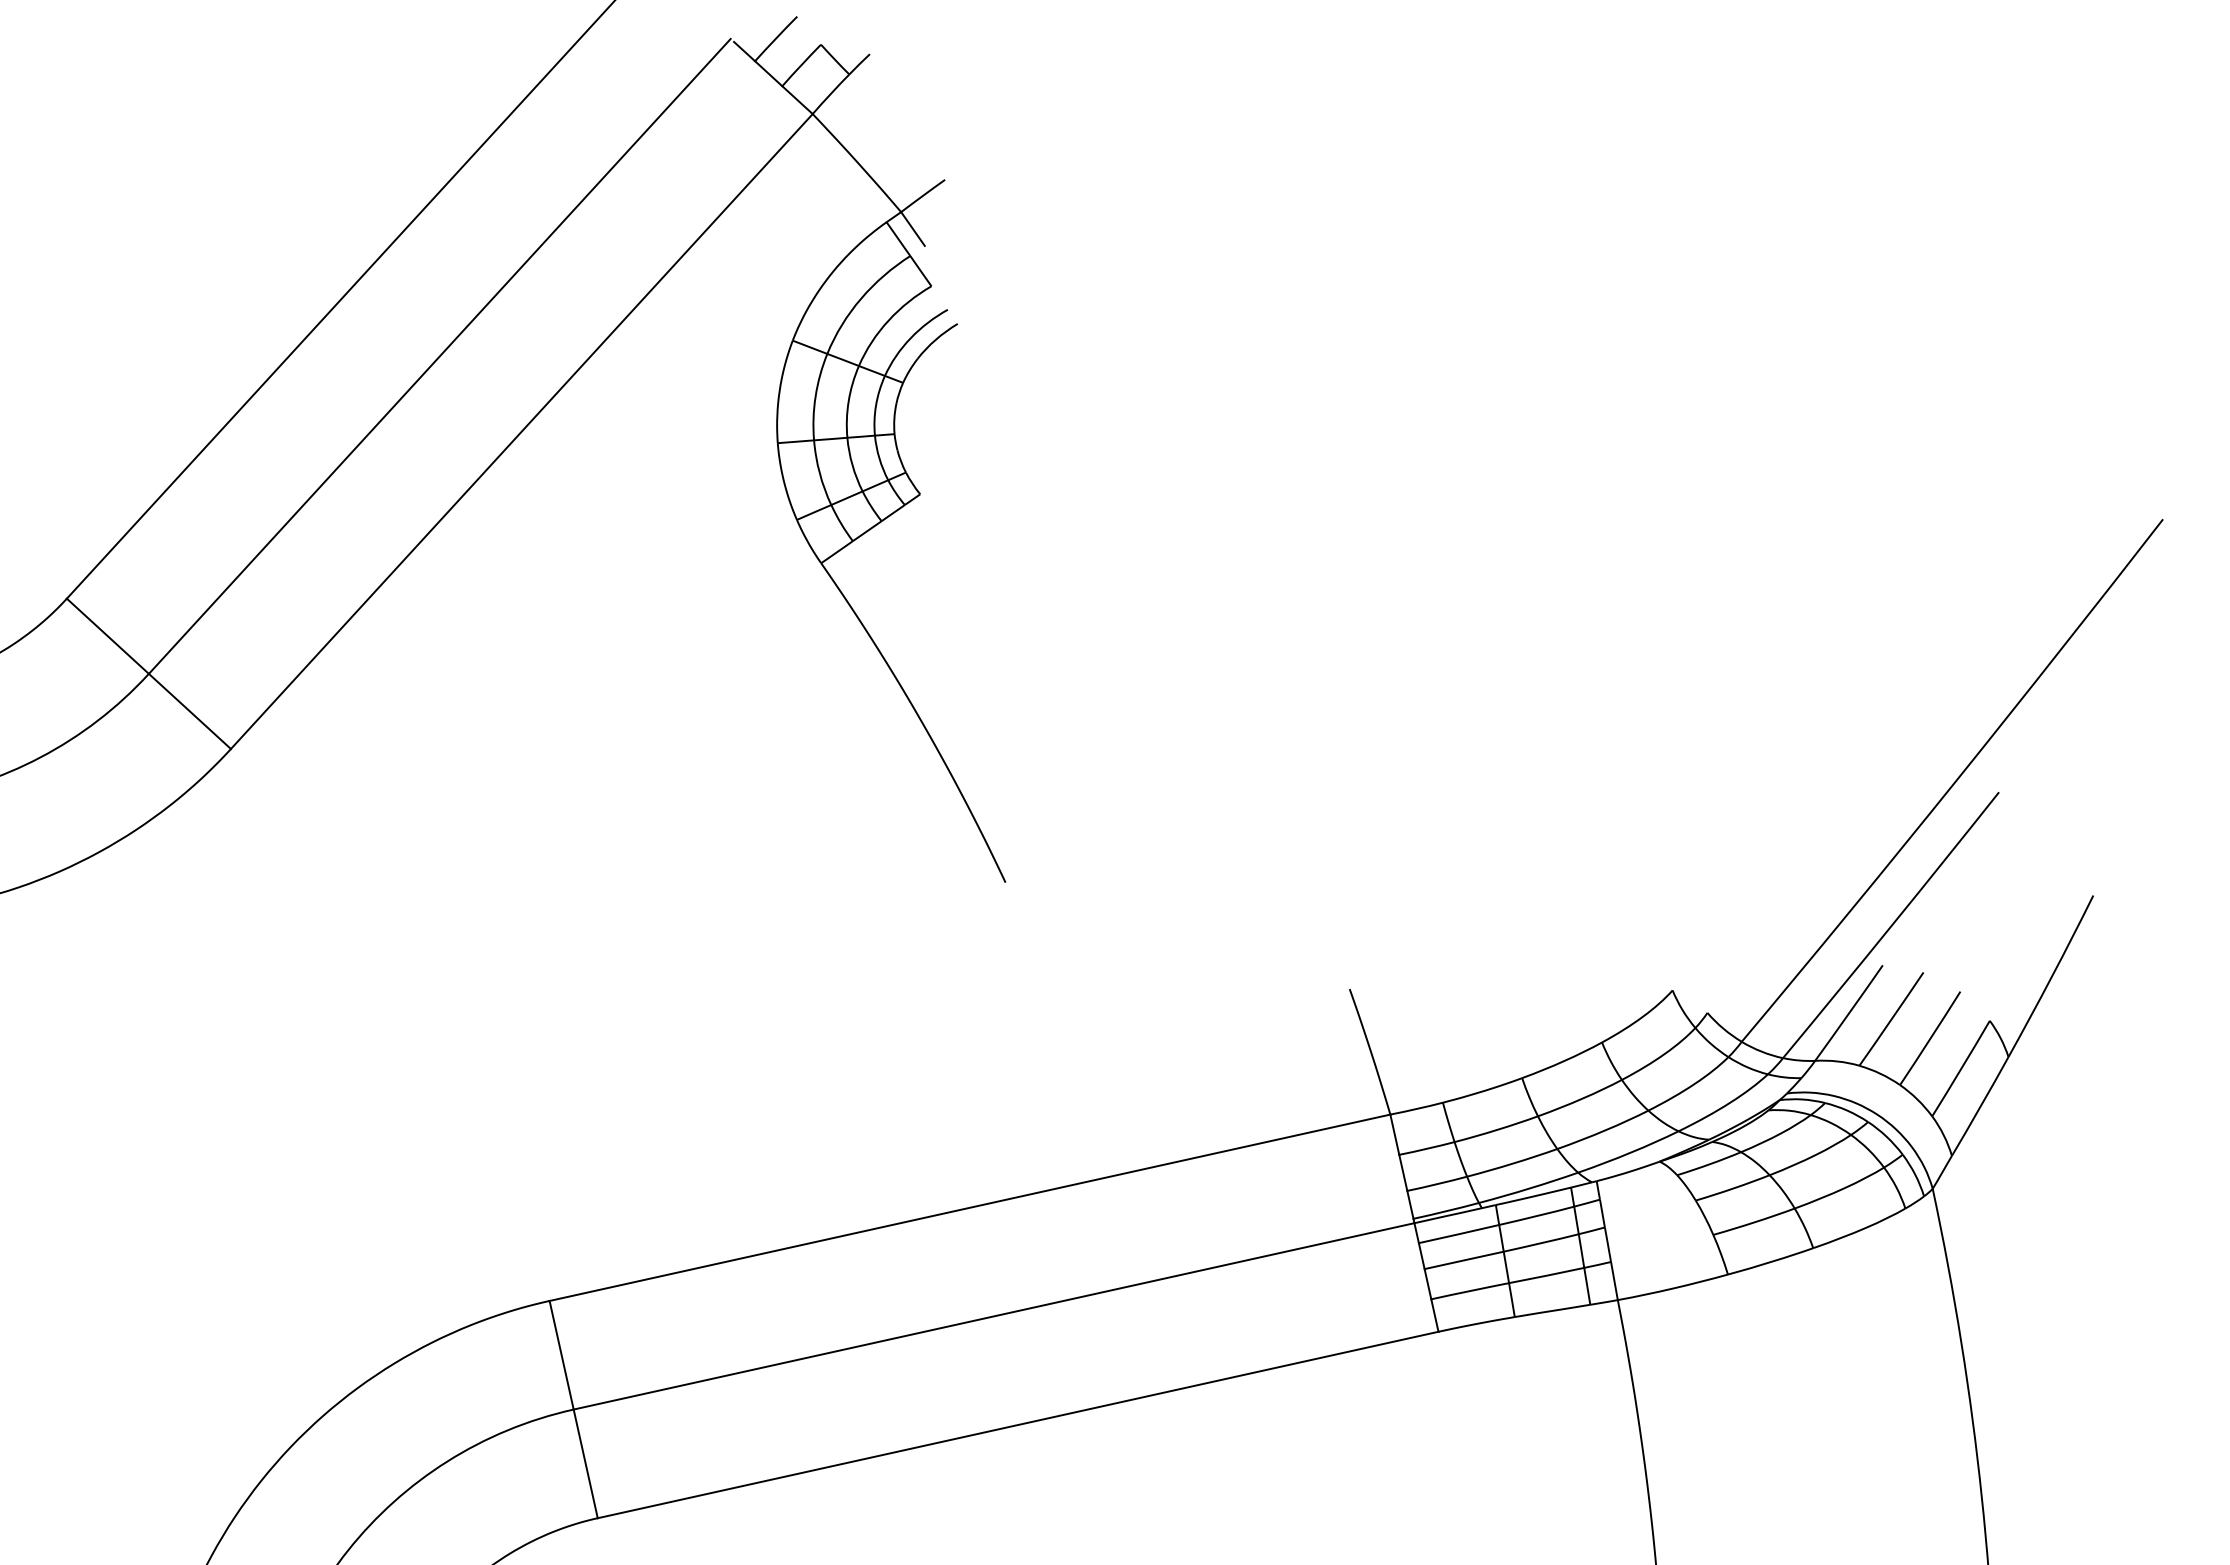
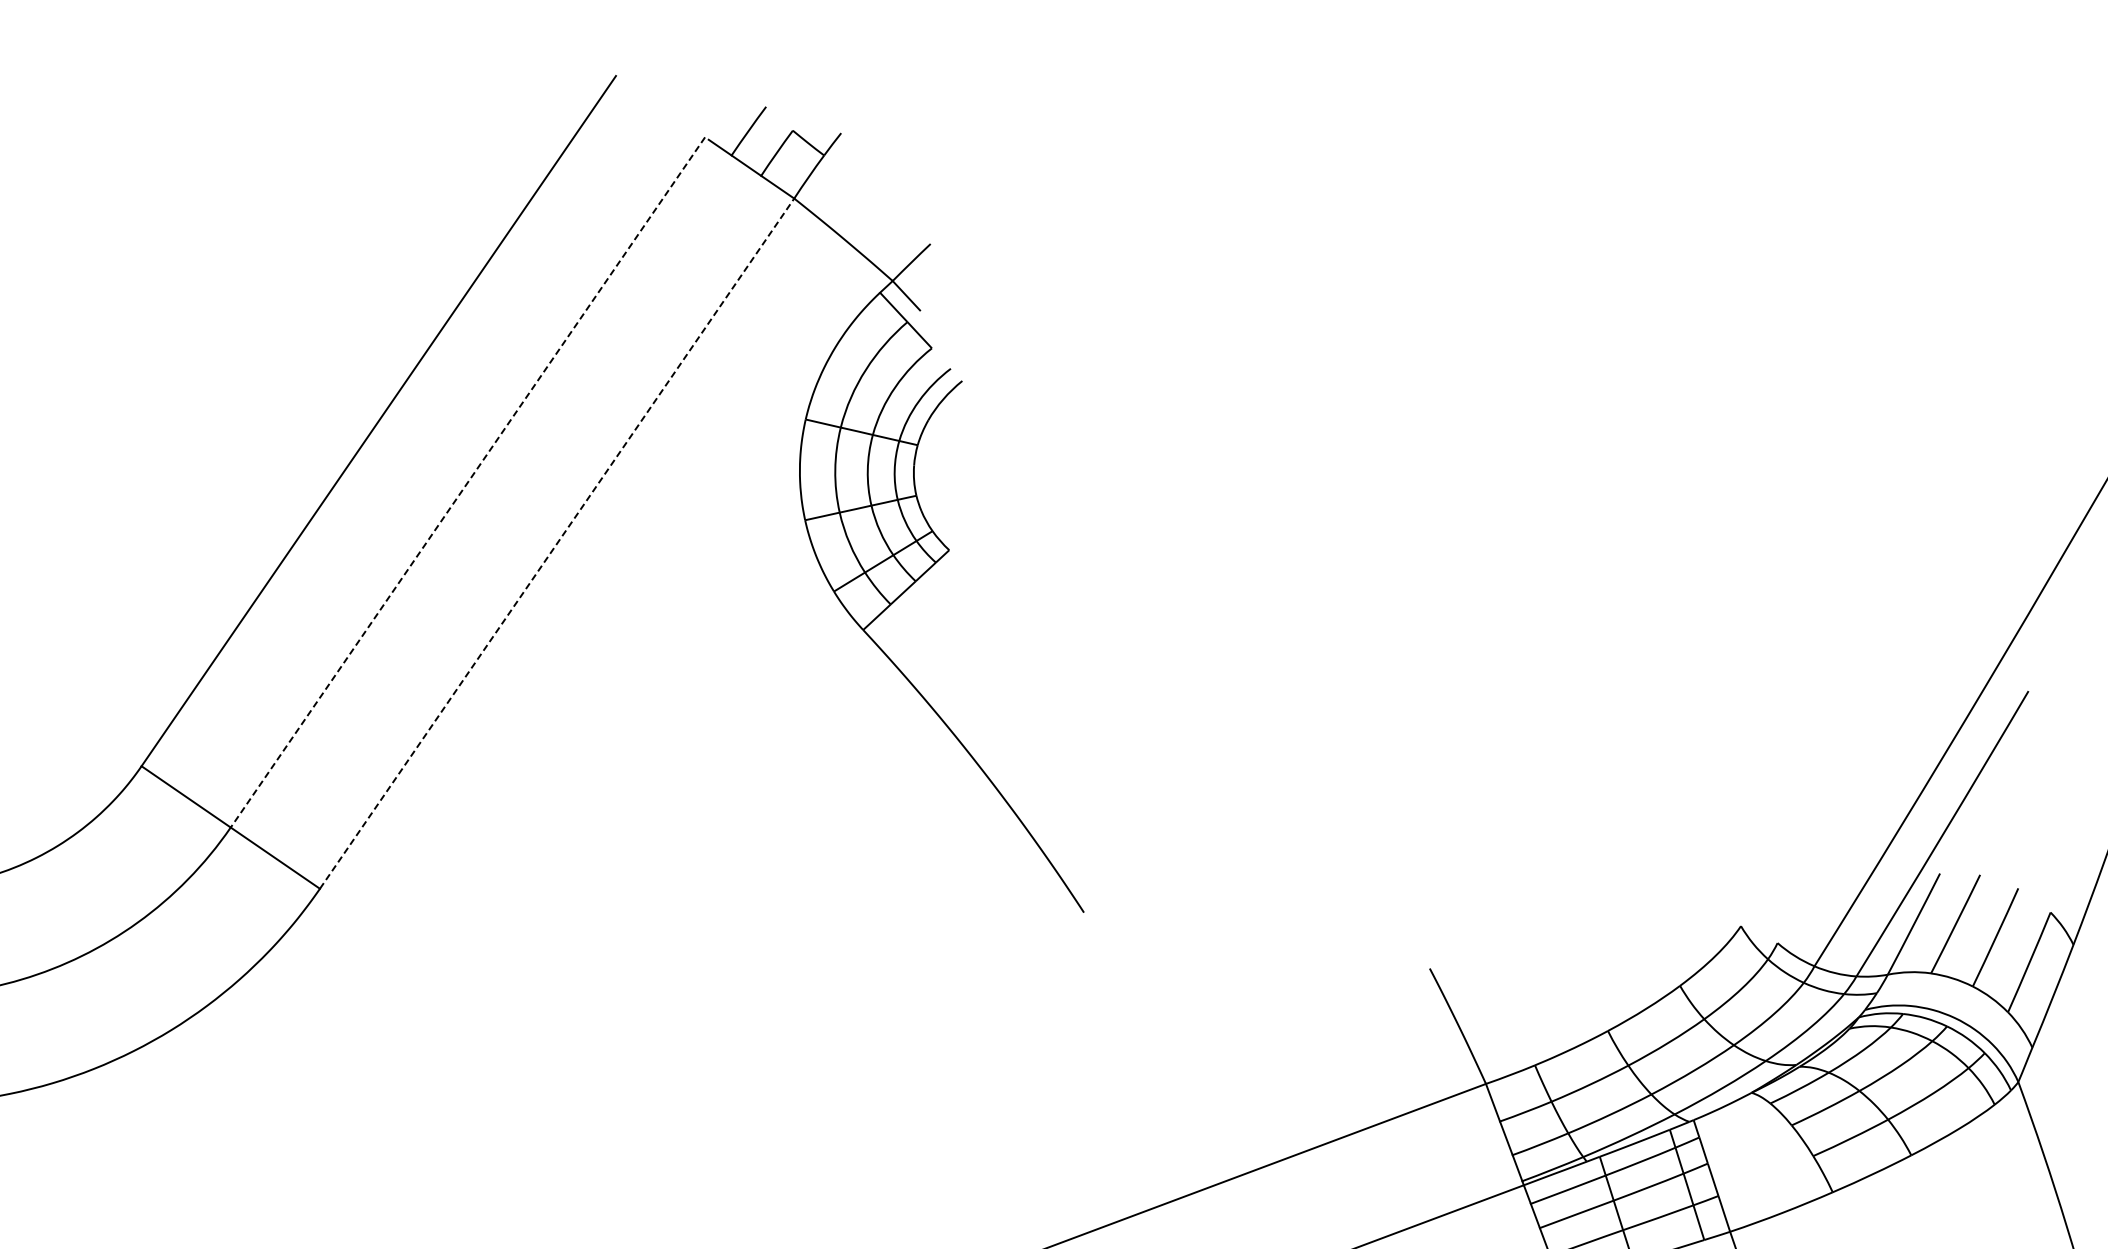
line: (439, 356) -> (467, 482), solid -> dashed
line: (521, 431) -> (556, 543), solid -> dashed

